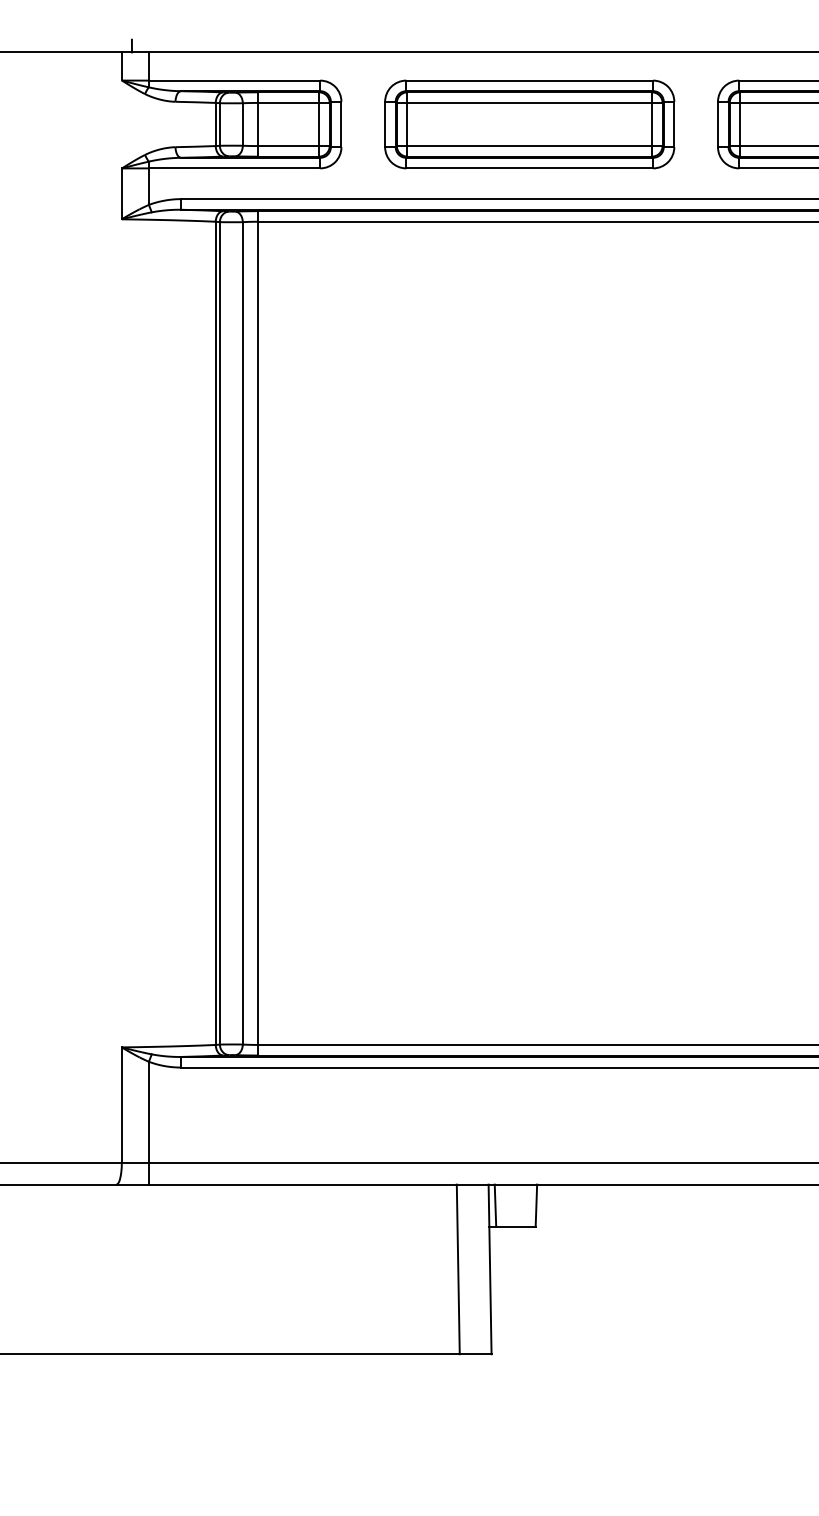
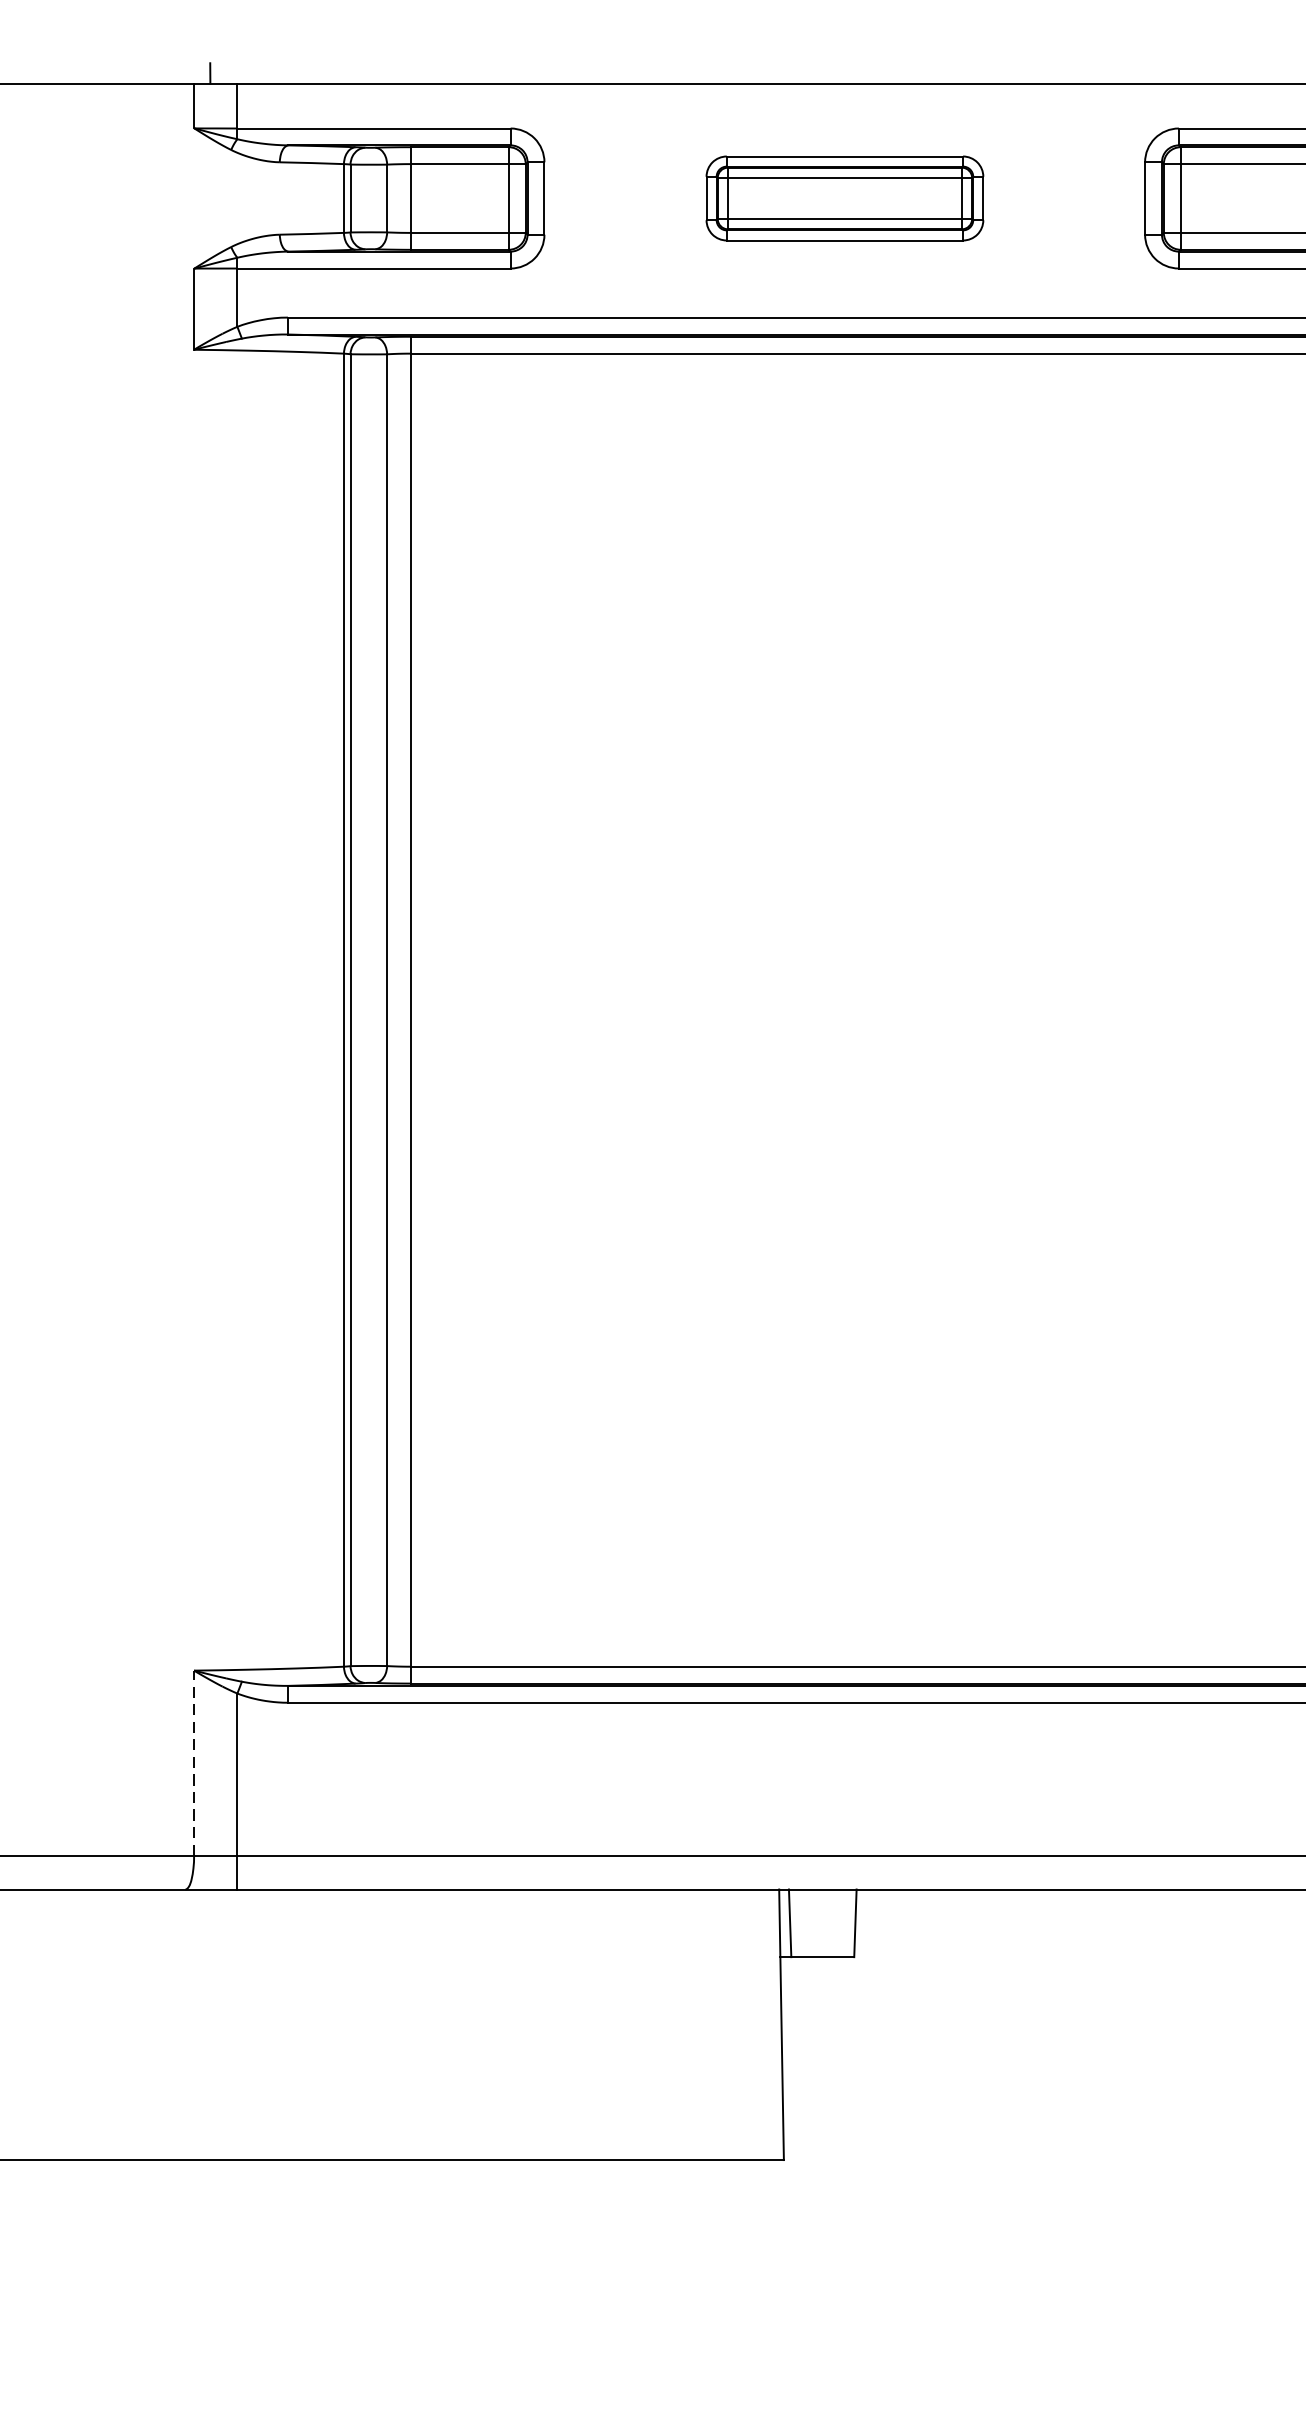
part: (529, 124) -> (844, 198), size x0.6
line: (121, 1104) -> (193, 1761), solid -> dashed
line: (457, 1269) -> (729, 2024), removed

